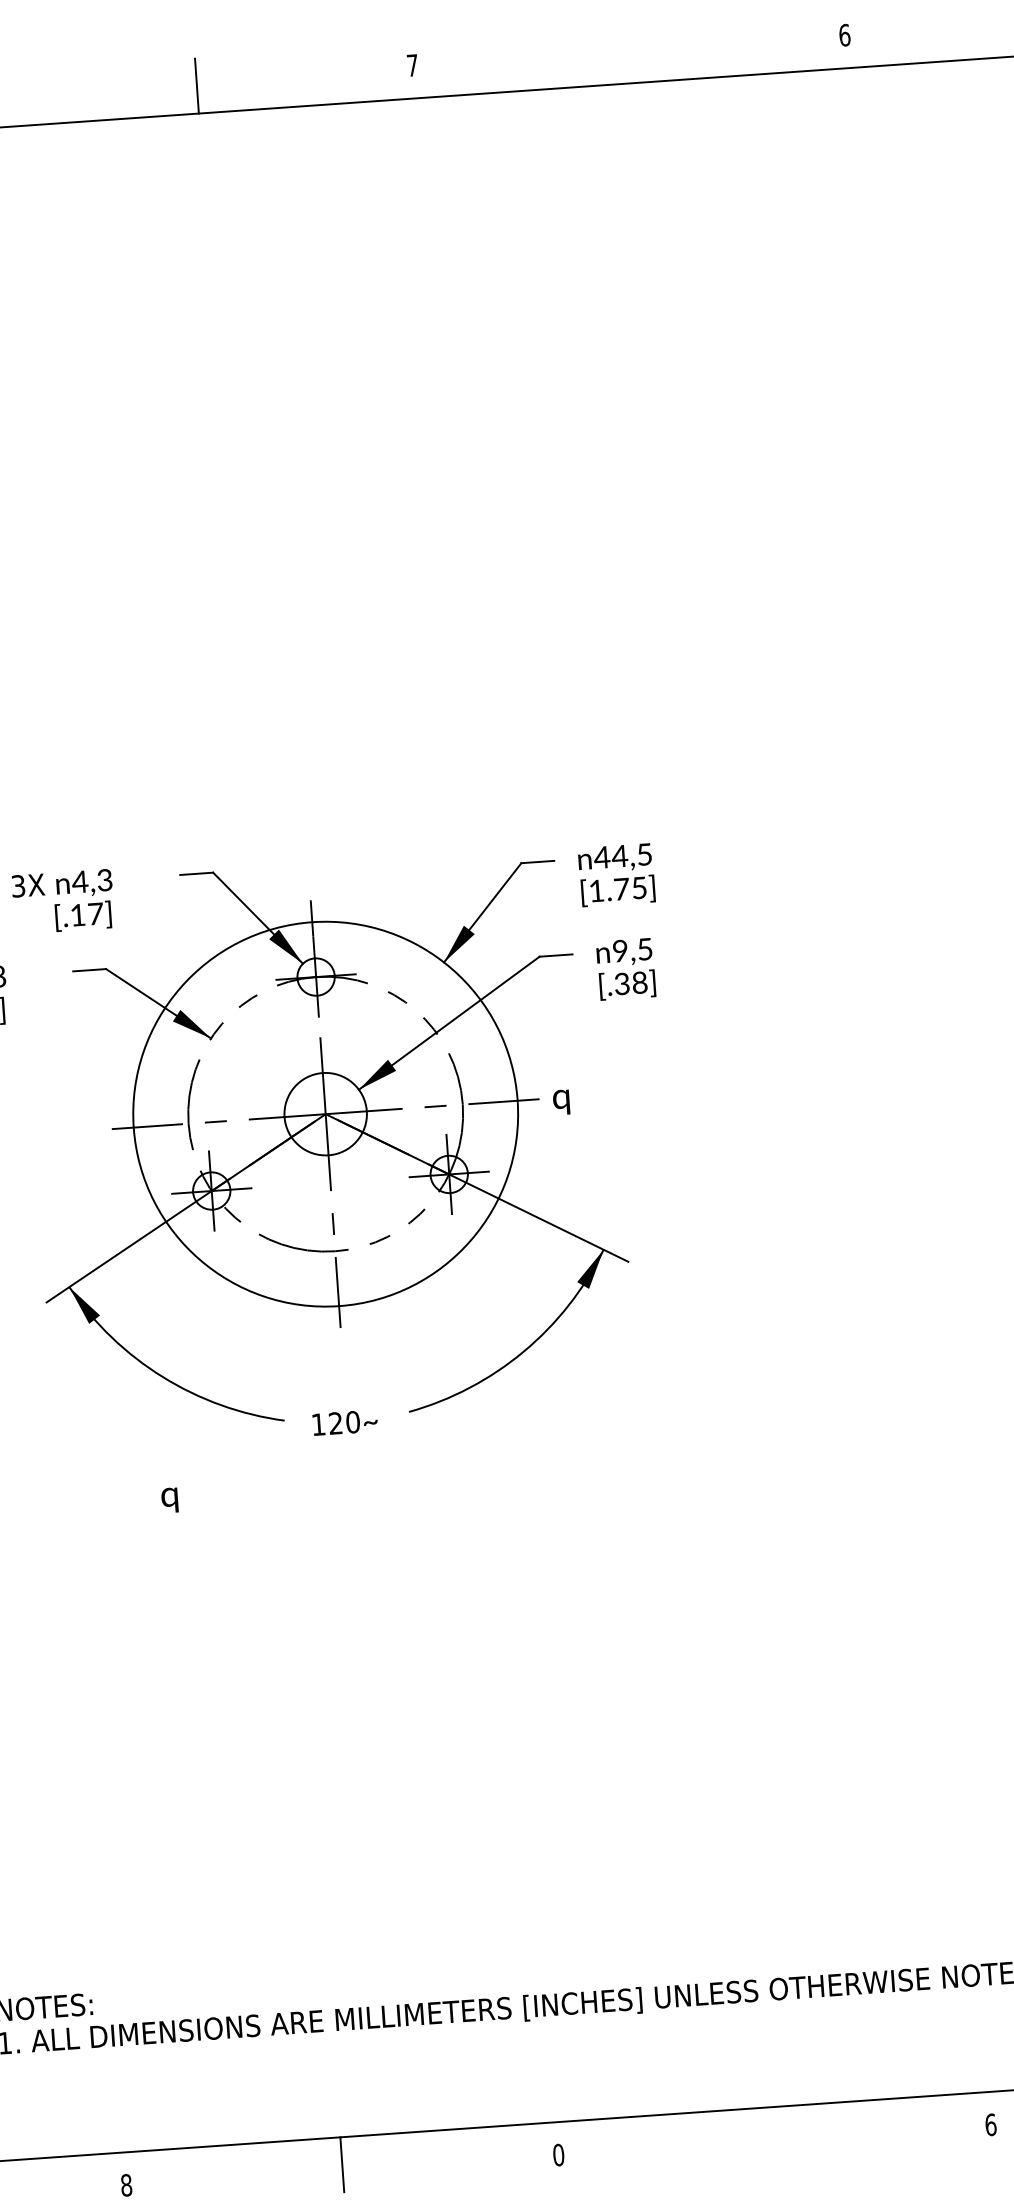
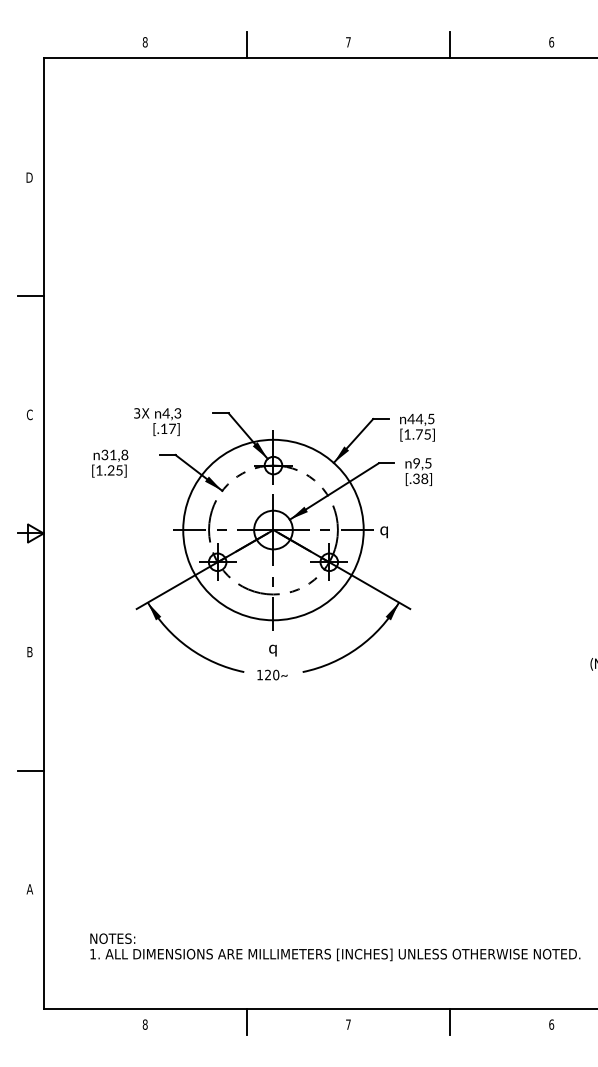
line: (630, 55) -> (450, 44), added
text: (168, 1500) -> (272, 650), moved
line: (775, 2133) -> (450, 1021), added
text: (558, 2154) -> (348, 1024), 0 -> 7

